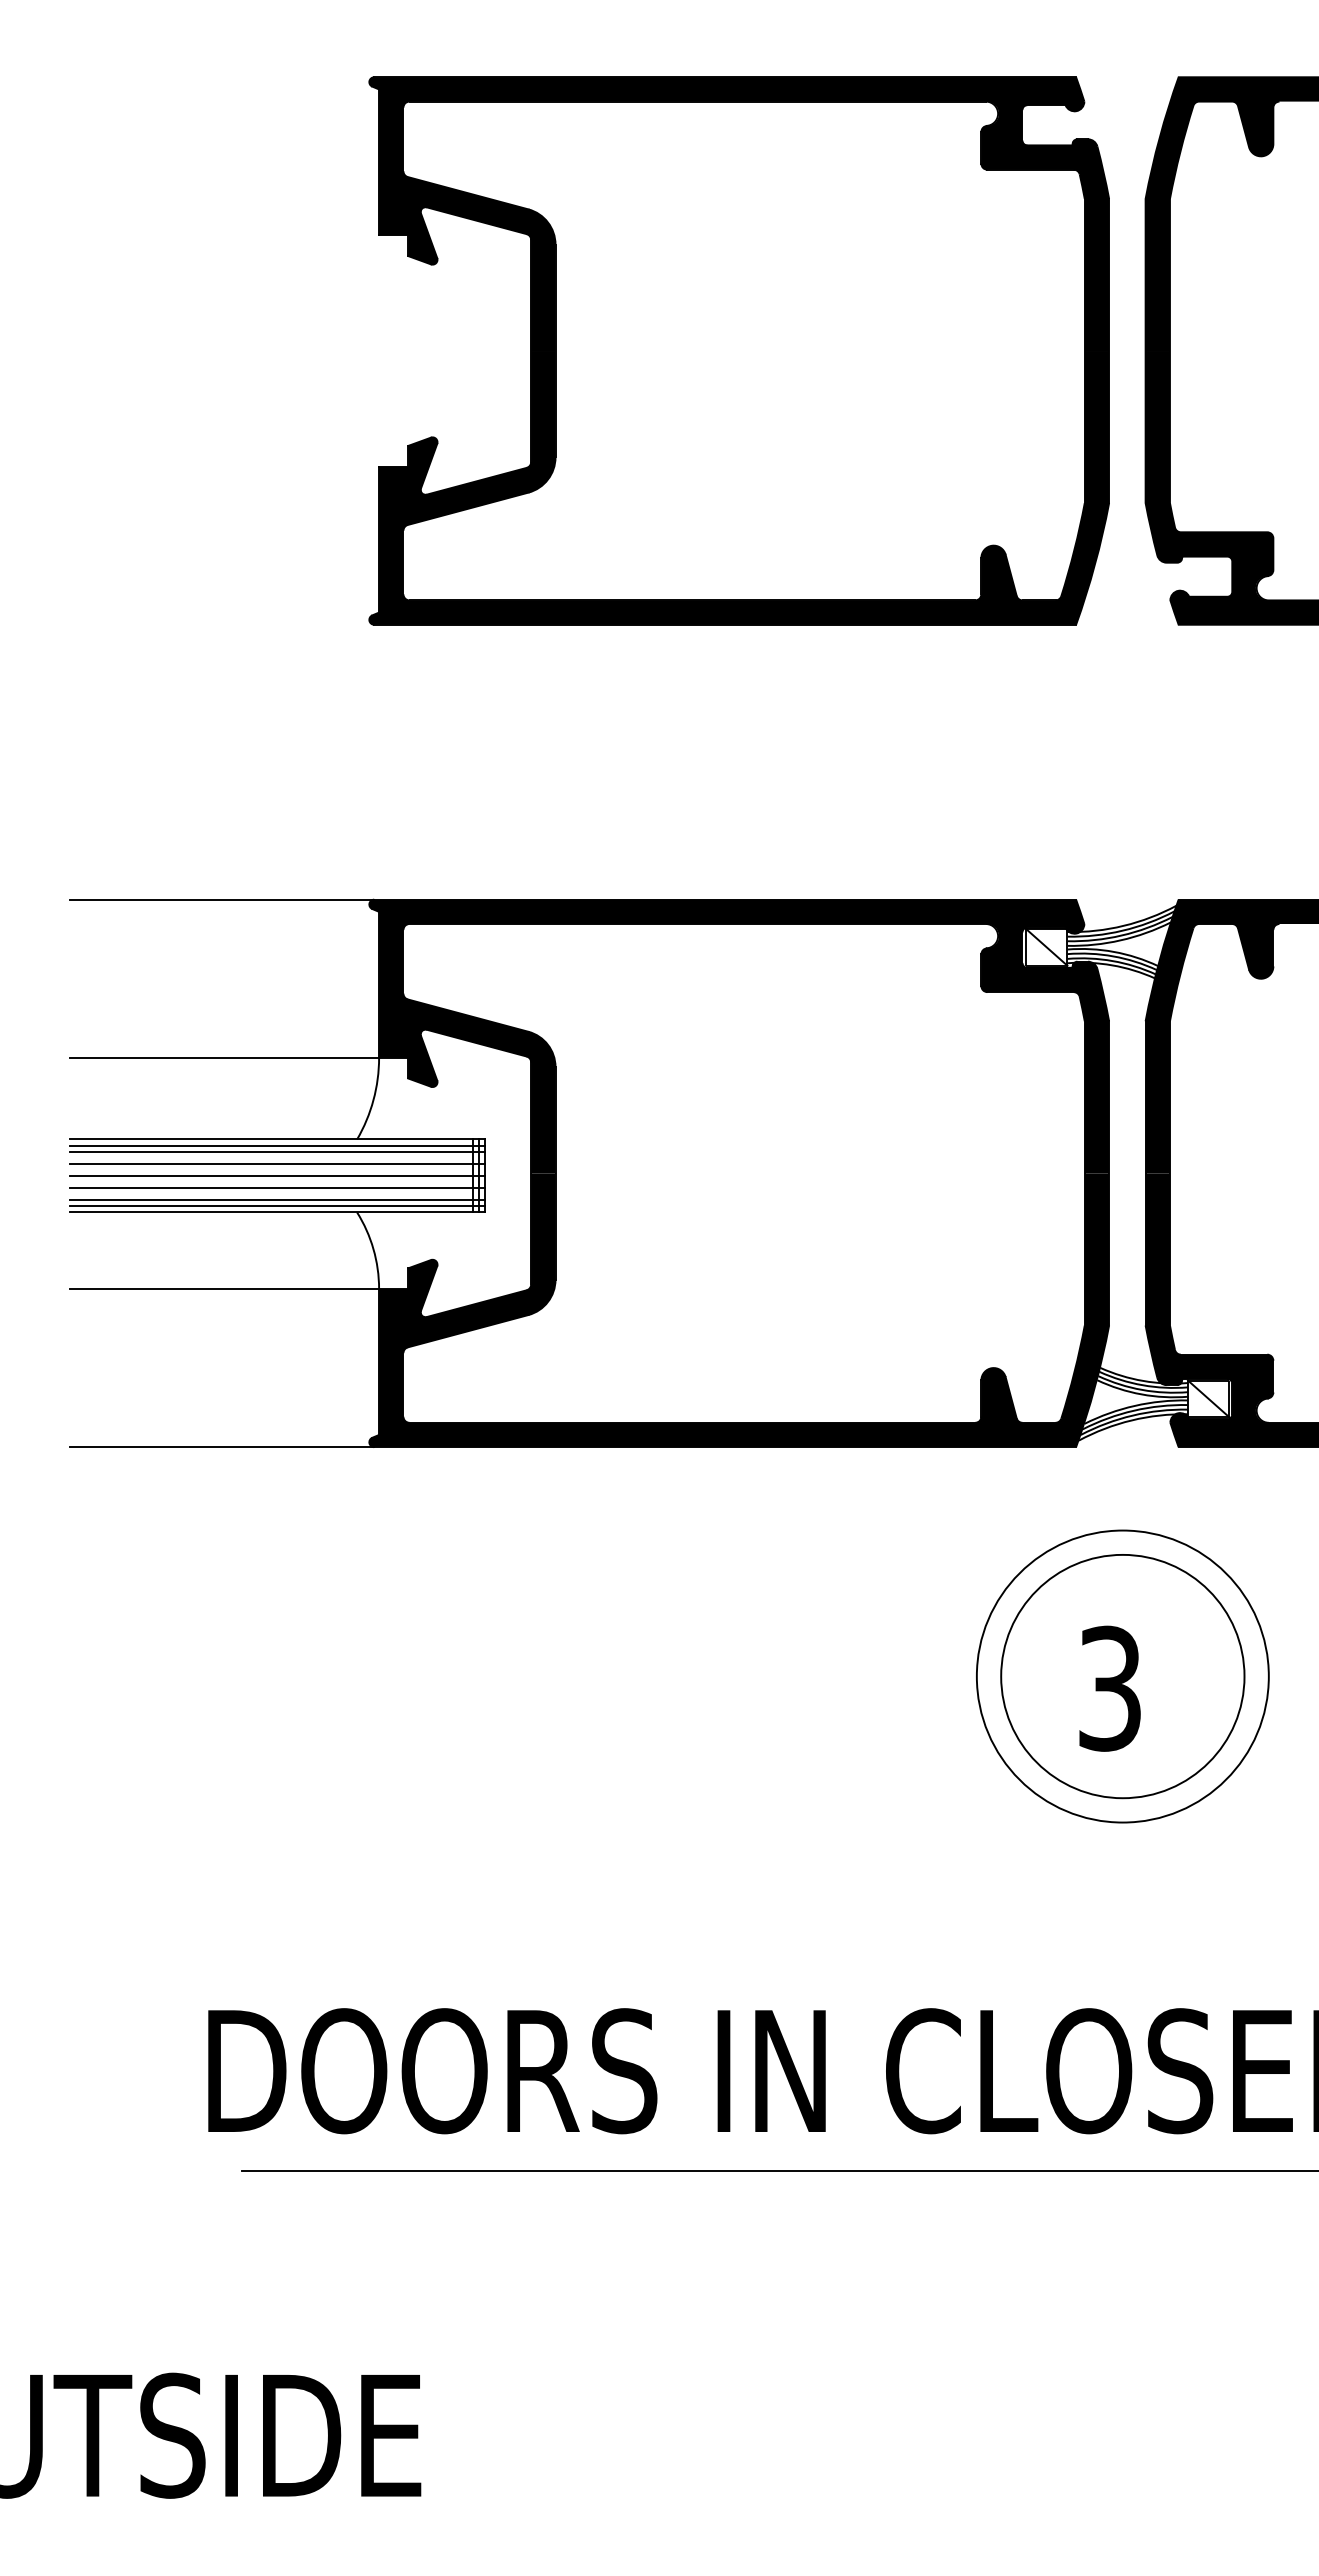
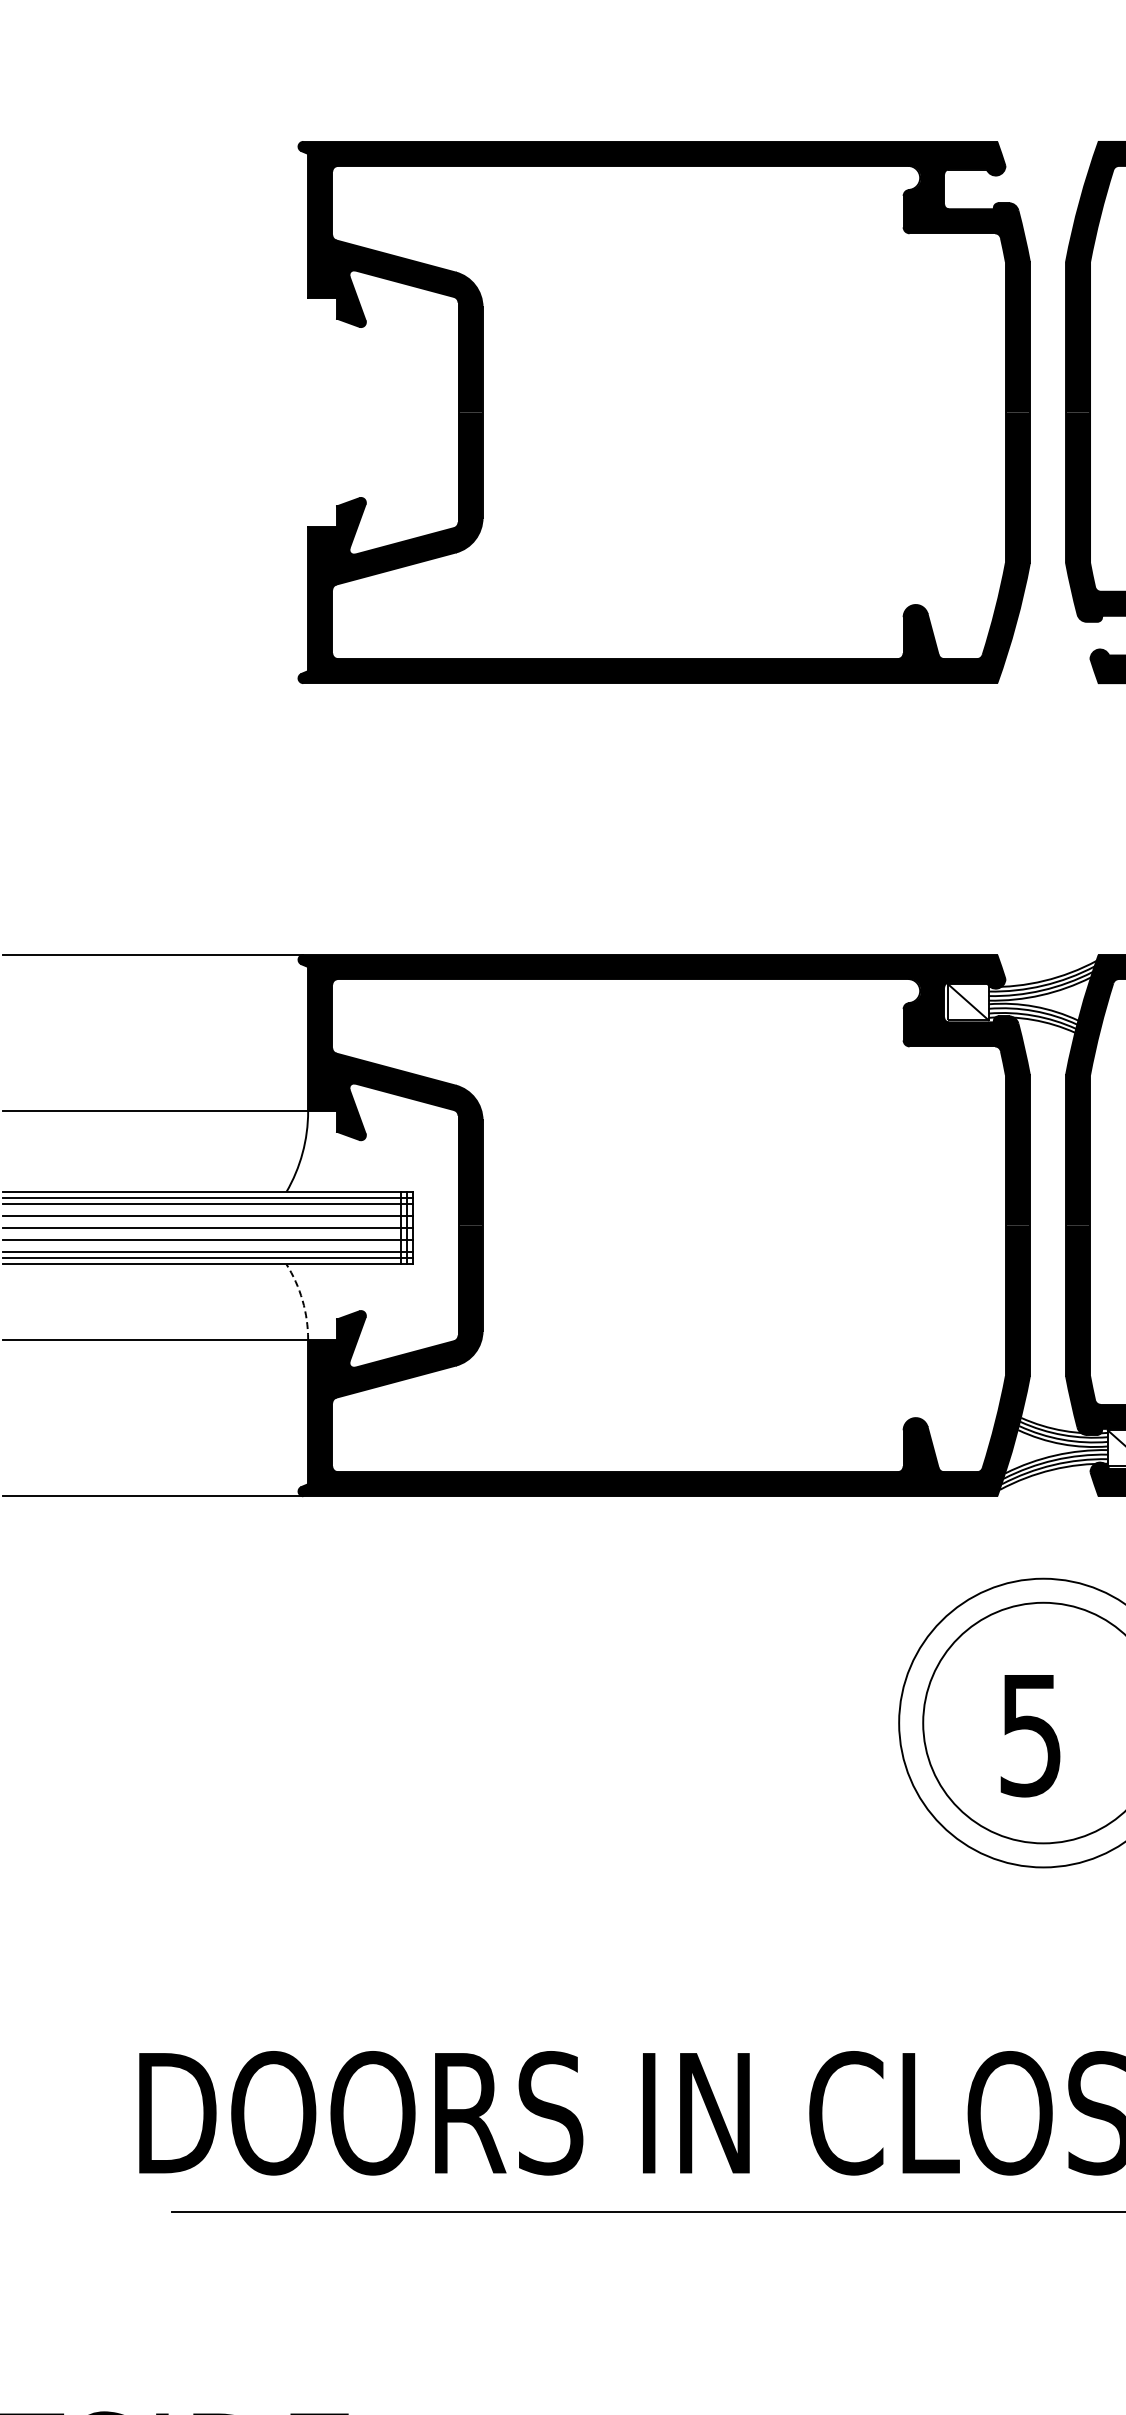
arc: (373, 1249) -> (302, 1300), solid -> dashed
text: (1109, 1688) -> (1030, 1734), 3 -> 5

